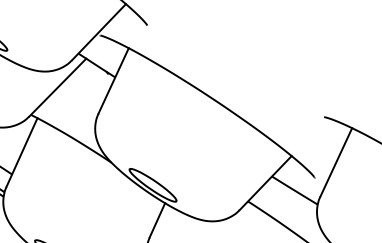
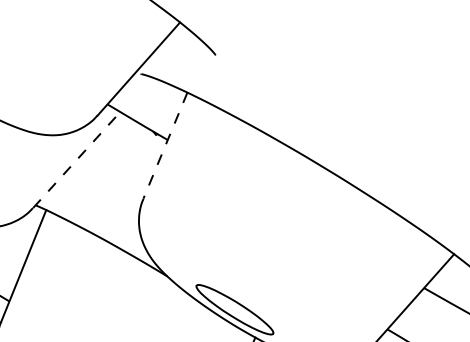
line: (113, 80) -> (165, 145), solid -> dashed
line: (57, 87) -> (76, 159), solid -> dashed

